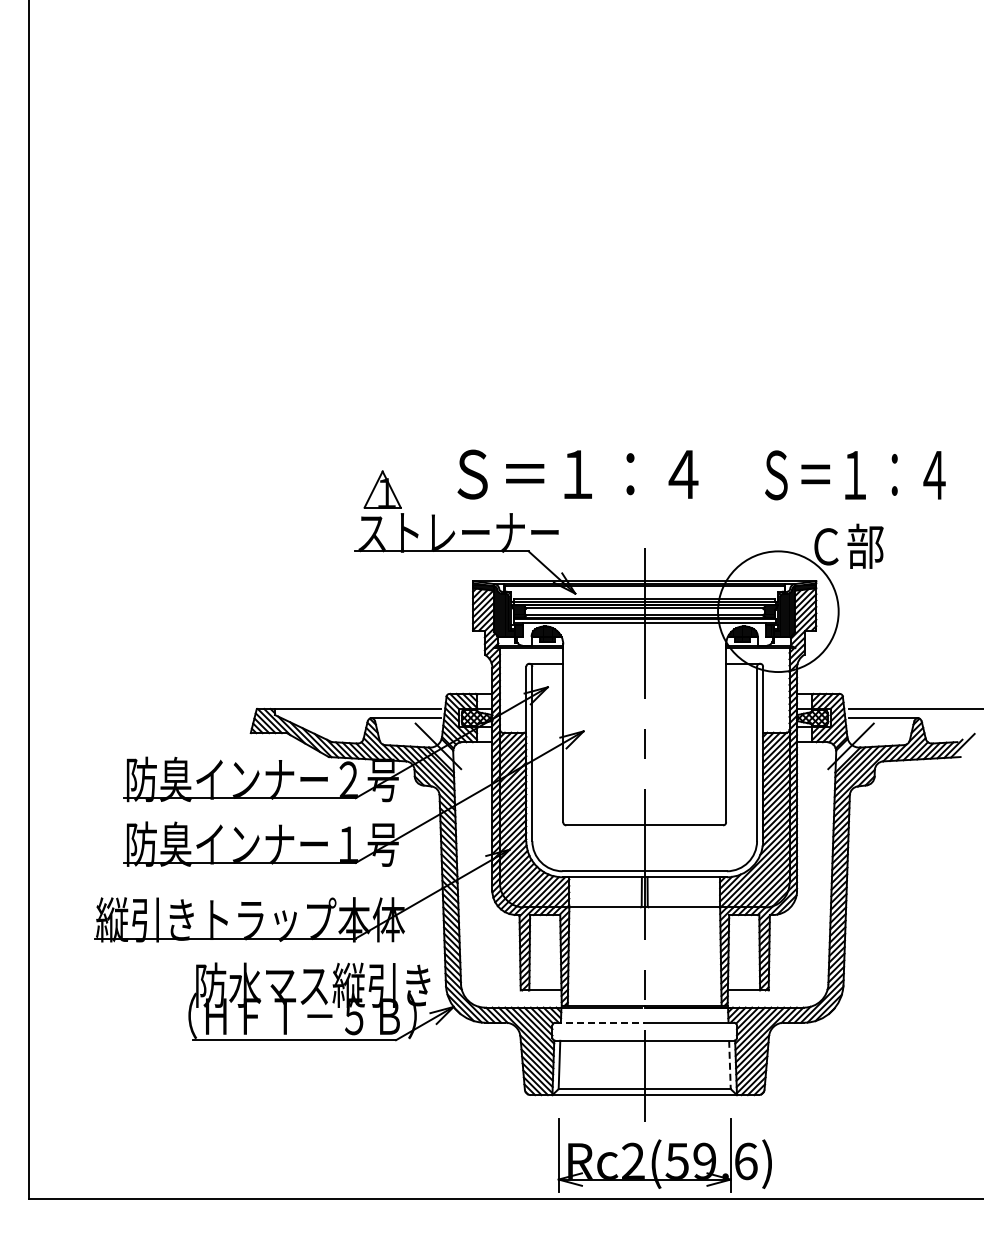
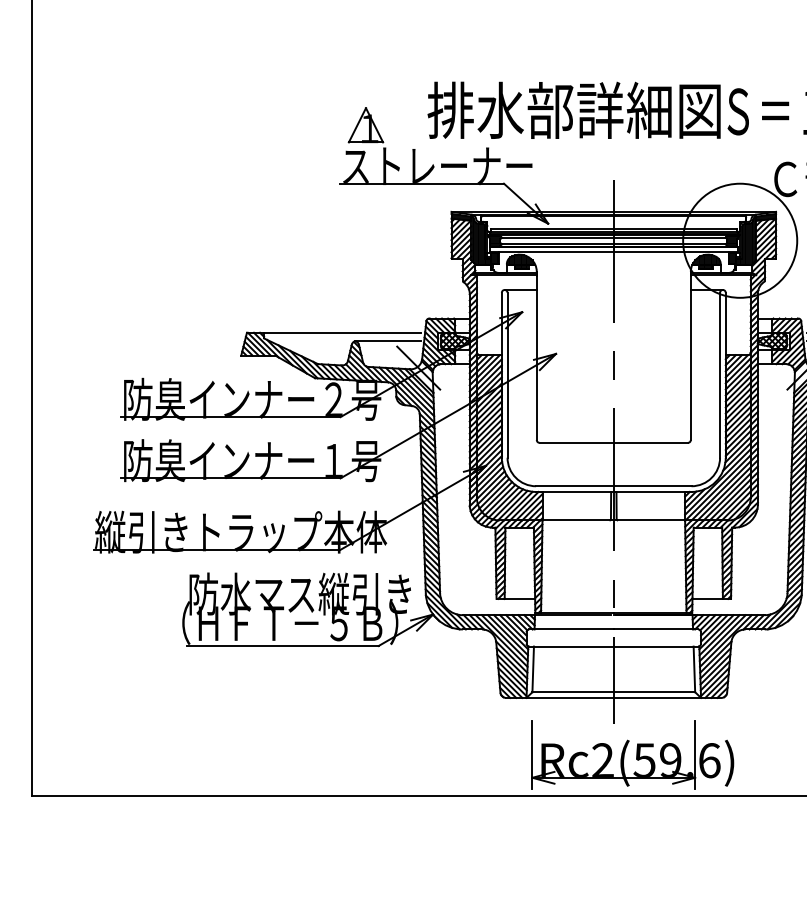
text: (602, 473) -> (573, 110), Ｓ＝１：４ -> 排水部詳細図
line: (600, 1022) -> (571, 629), dashed -> solid
line: (729, 1065) -> (693, 669), dashed -> solid

